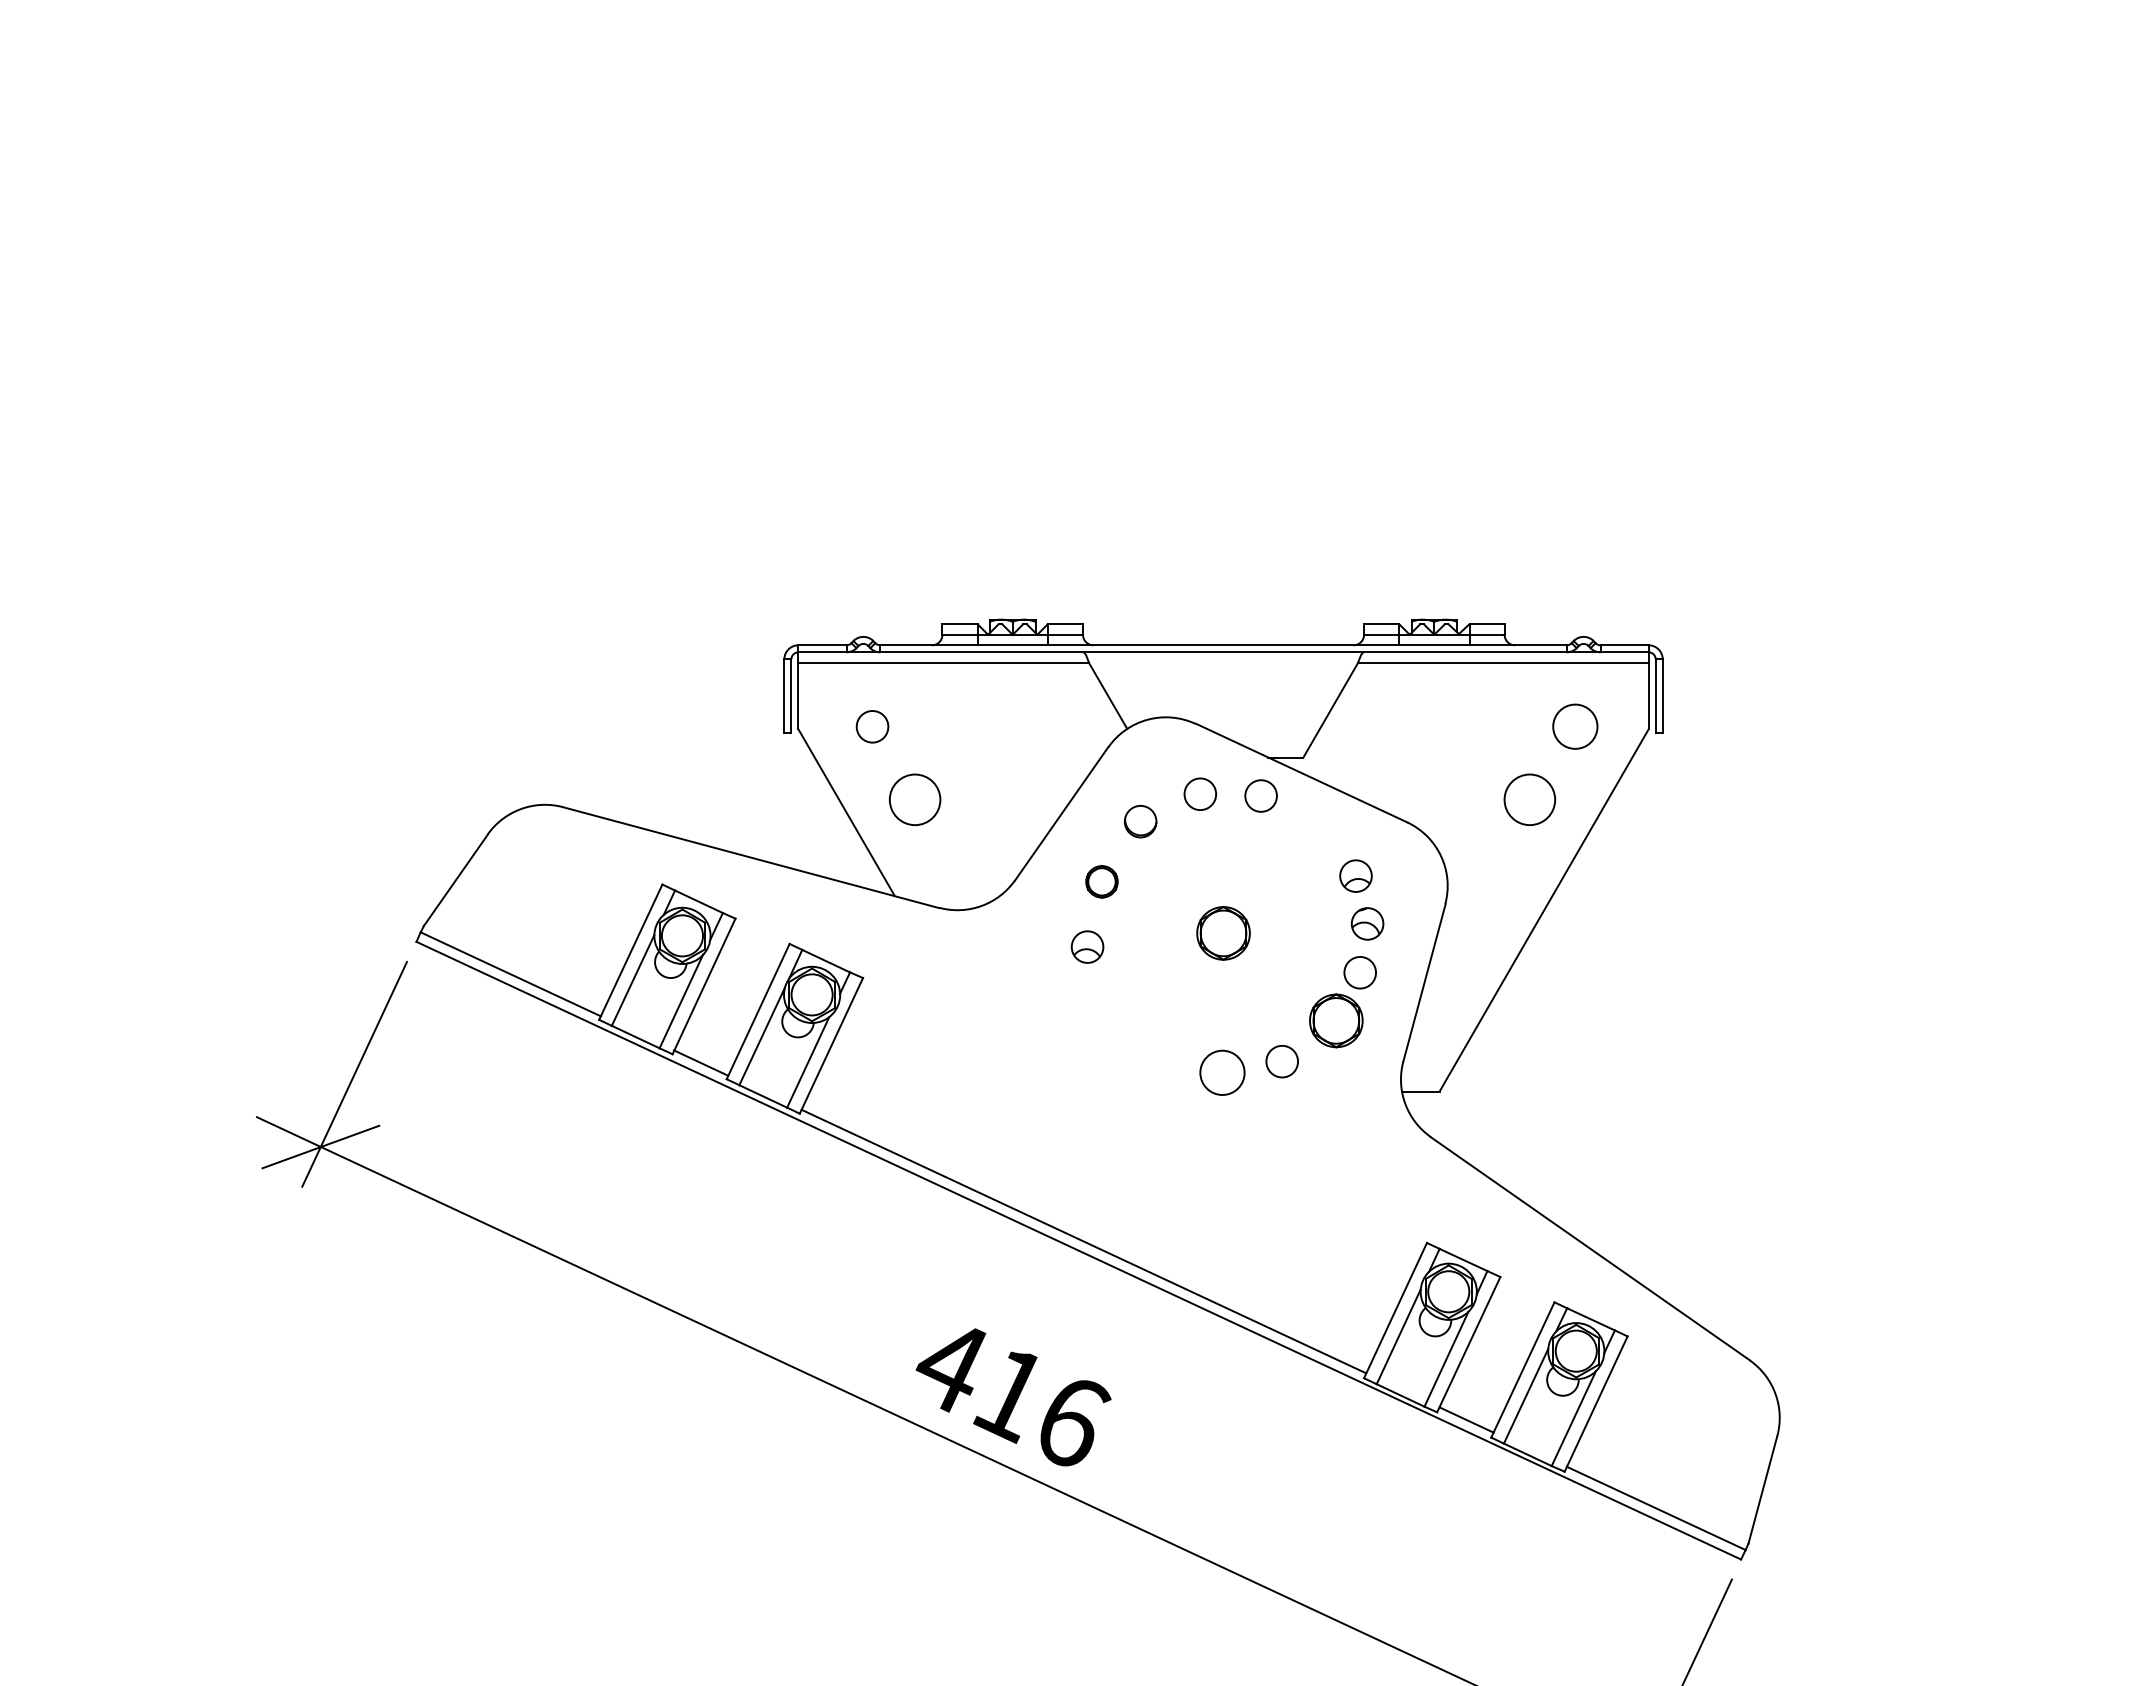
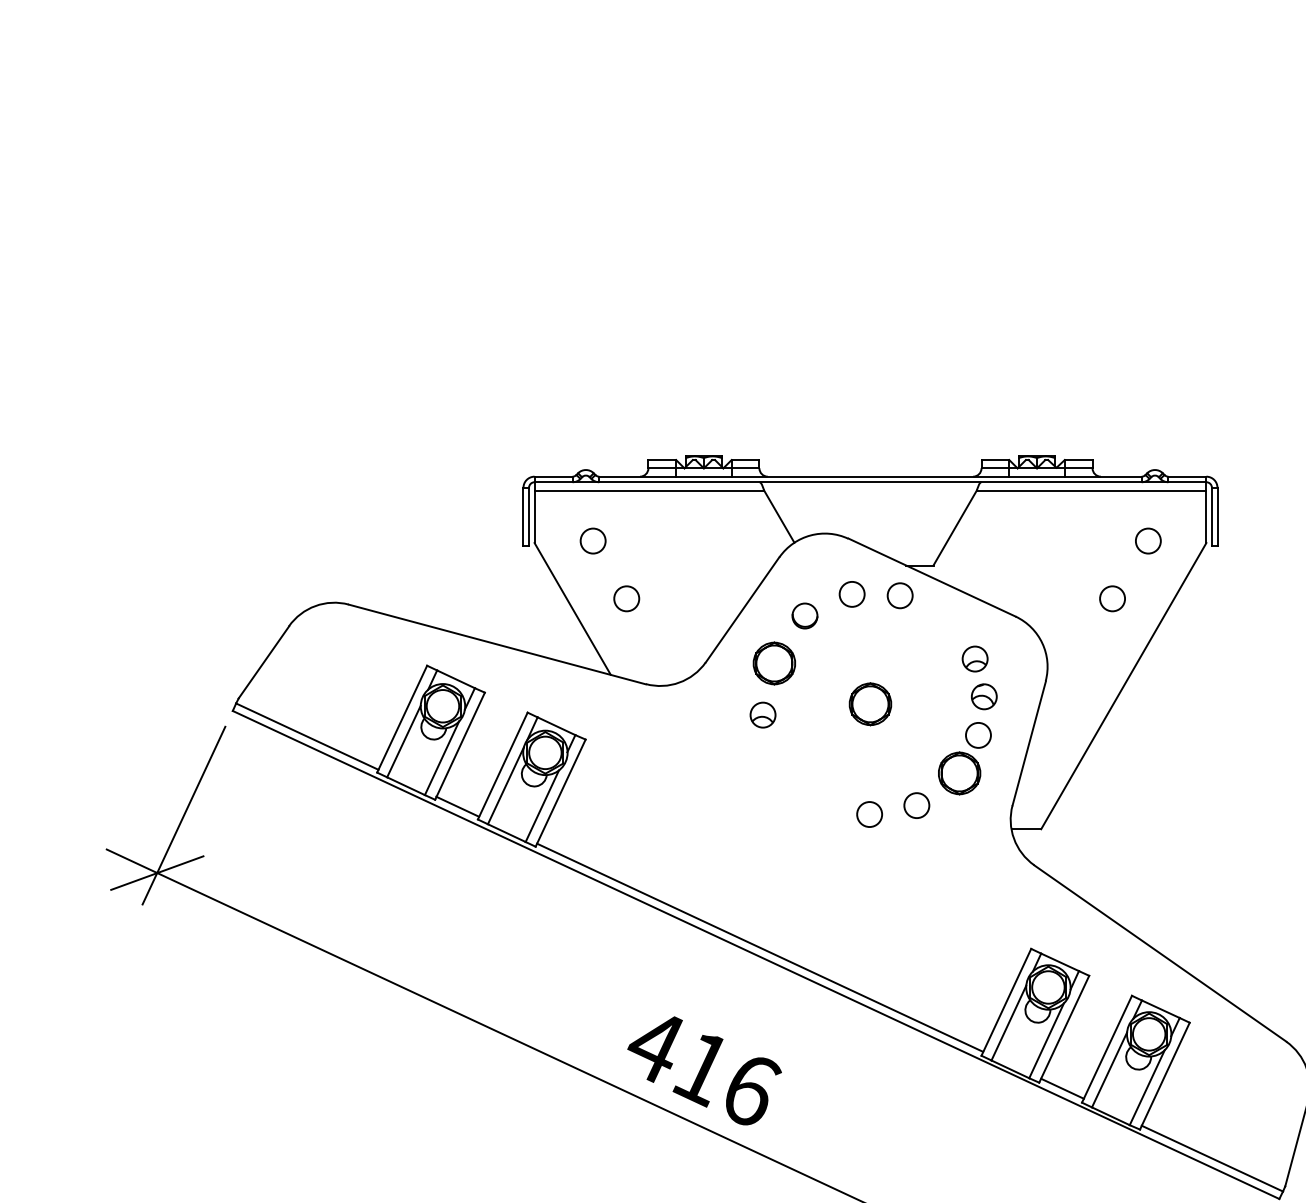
circle: (1574, 726) -> (1147, 540), size x0.71
circle: (914, 799) -> (626, 598), size x0.62
circle: (1529, 799) -> (1112, 598), size x0.62
part: (1101, 881) -> (774, 663), size x1.67
circle: (1222, 1072) -> (869, 814), size x0.71

